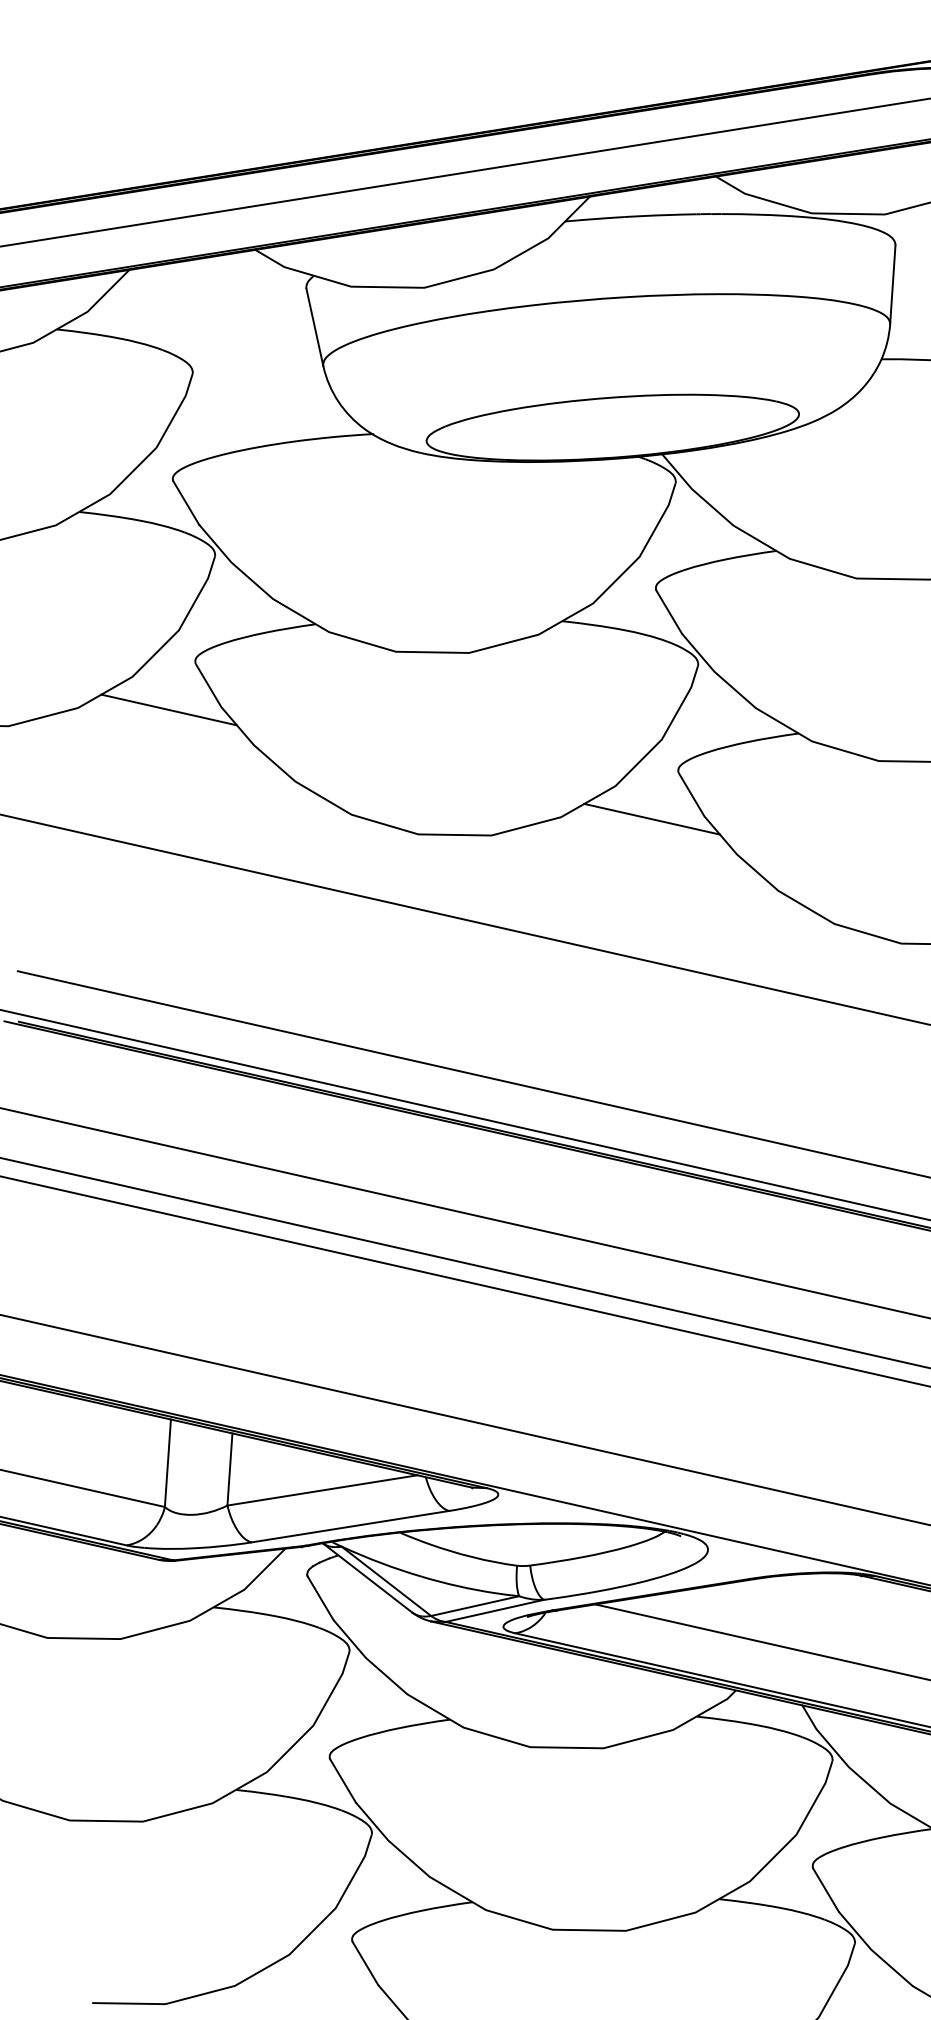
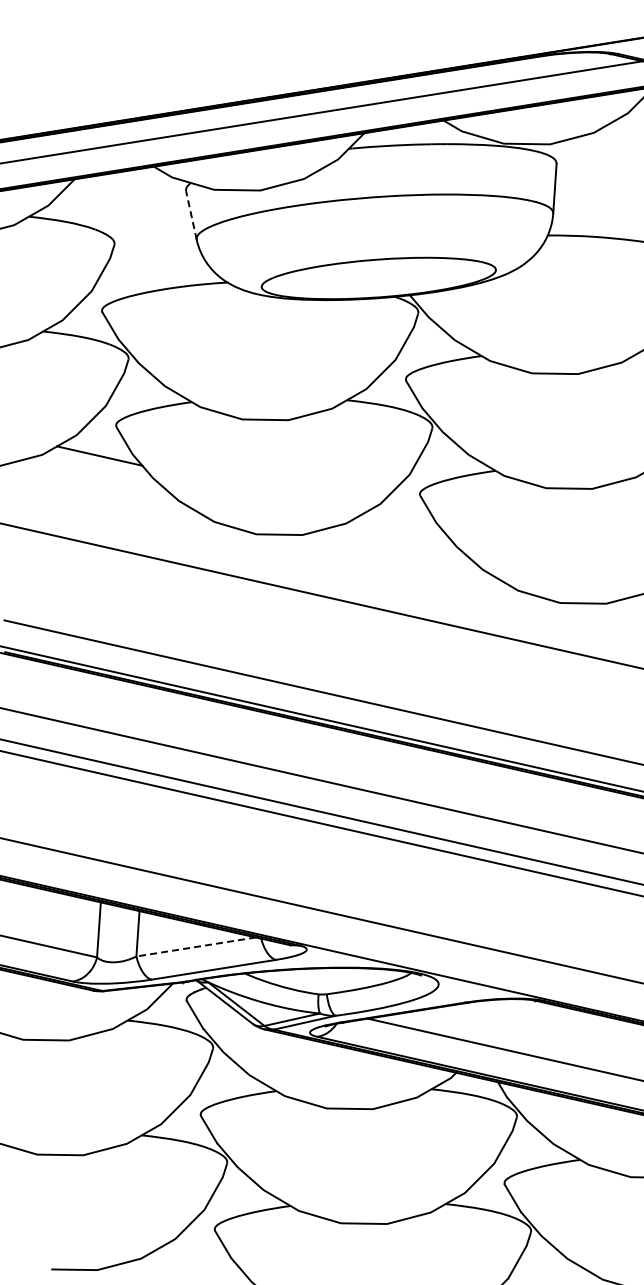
line: (315, 327) -> (191, 215), solid -> dashed
line: (652, 818) -> (403, 524), removed
line: (322, 1489) -> (196, 946), solid -> dashed

